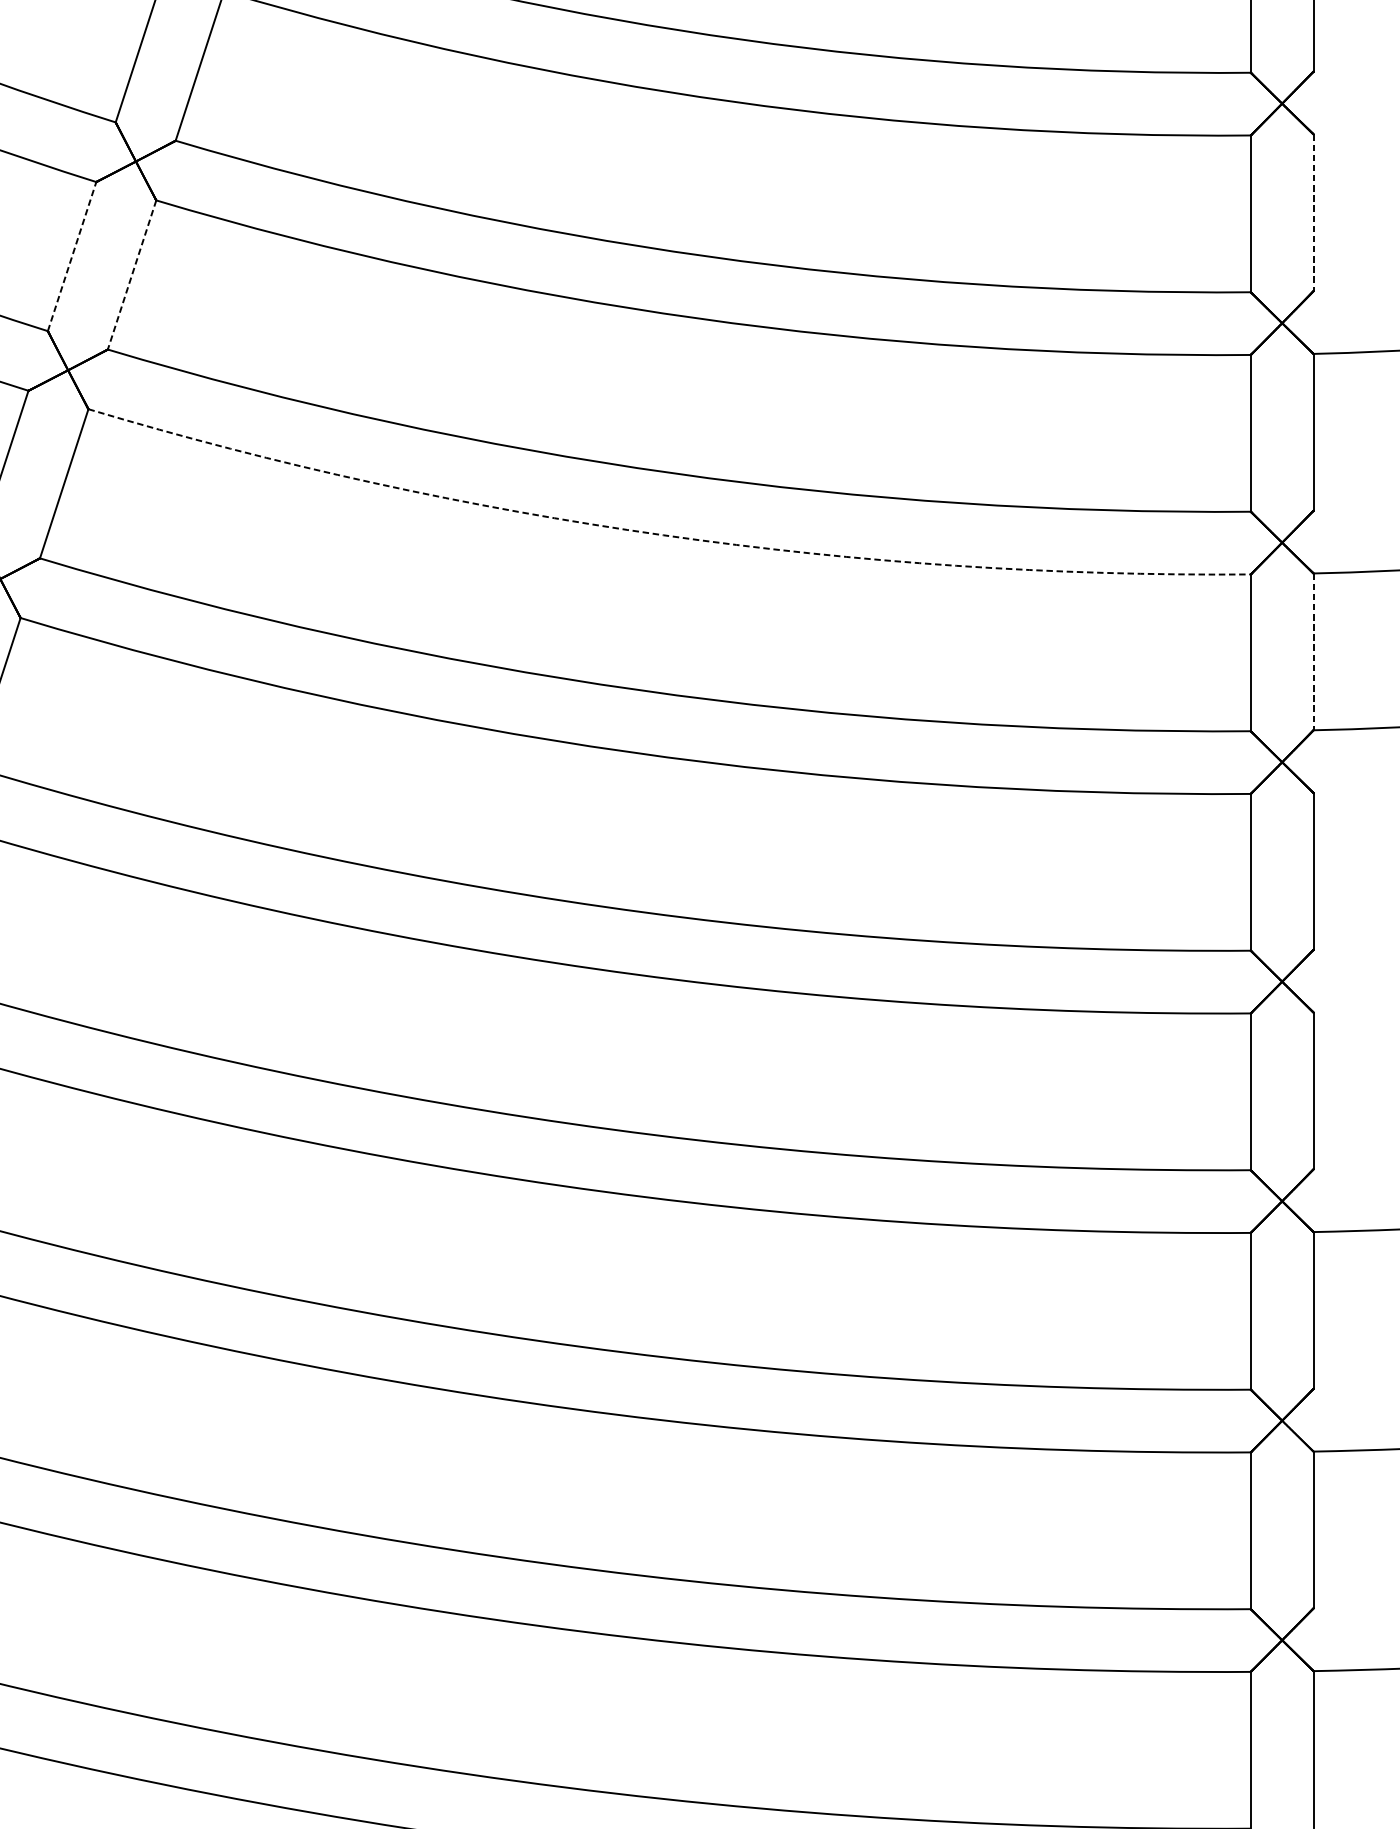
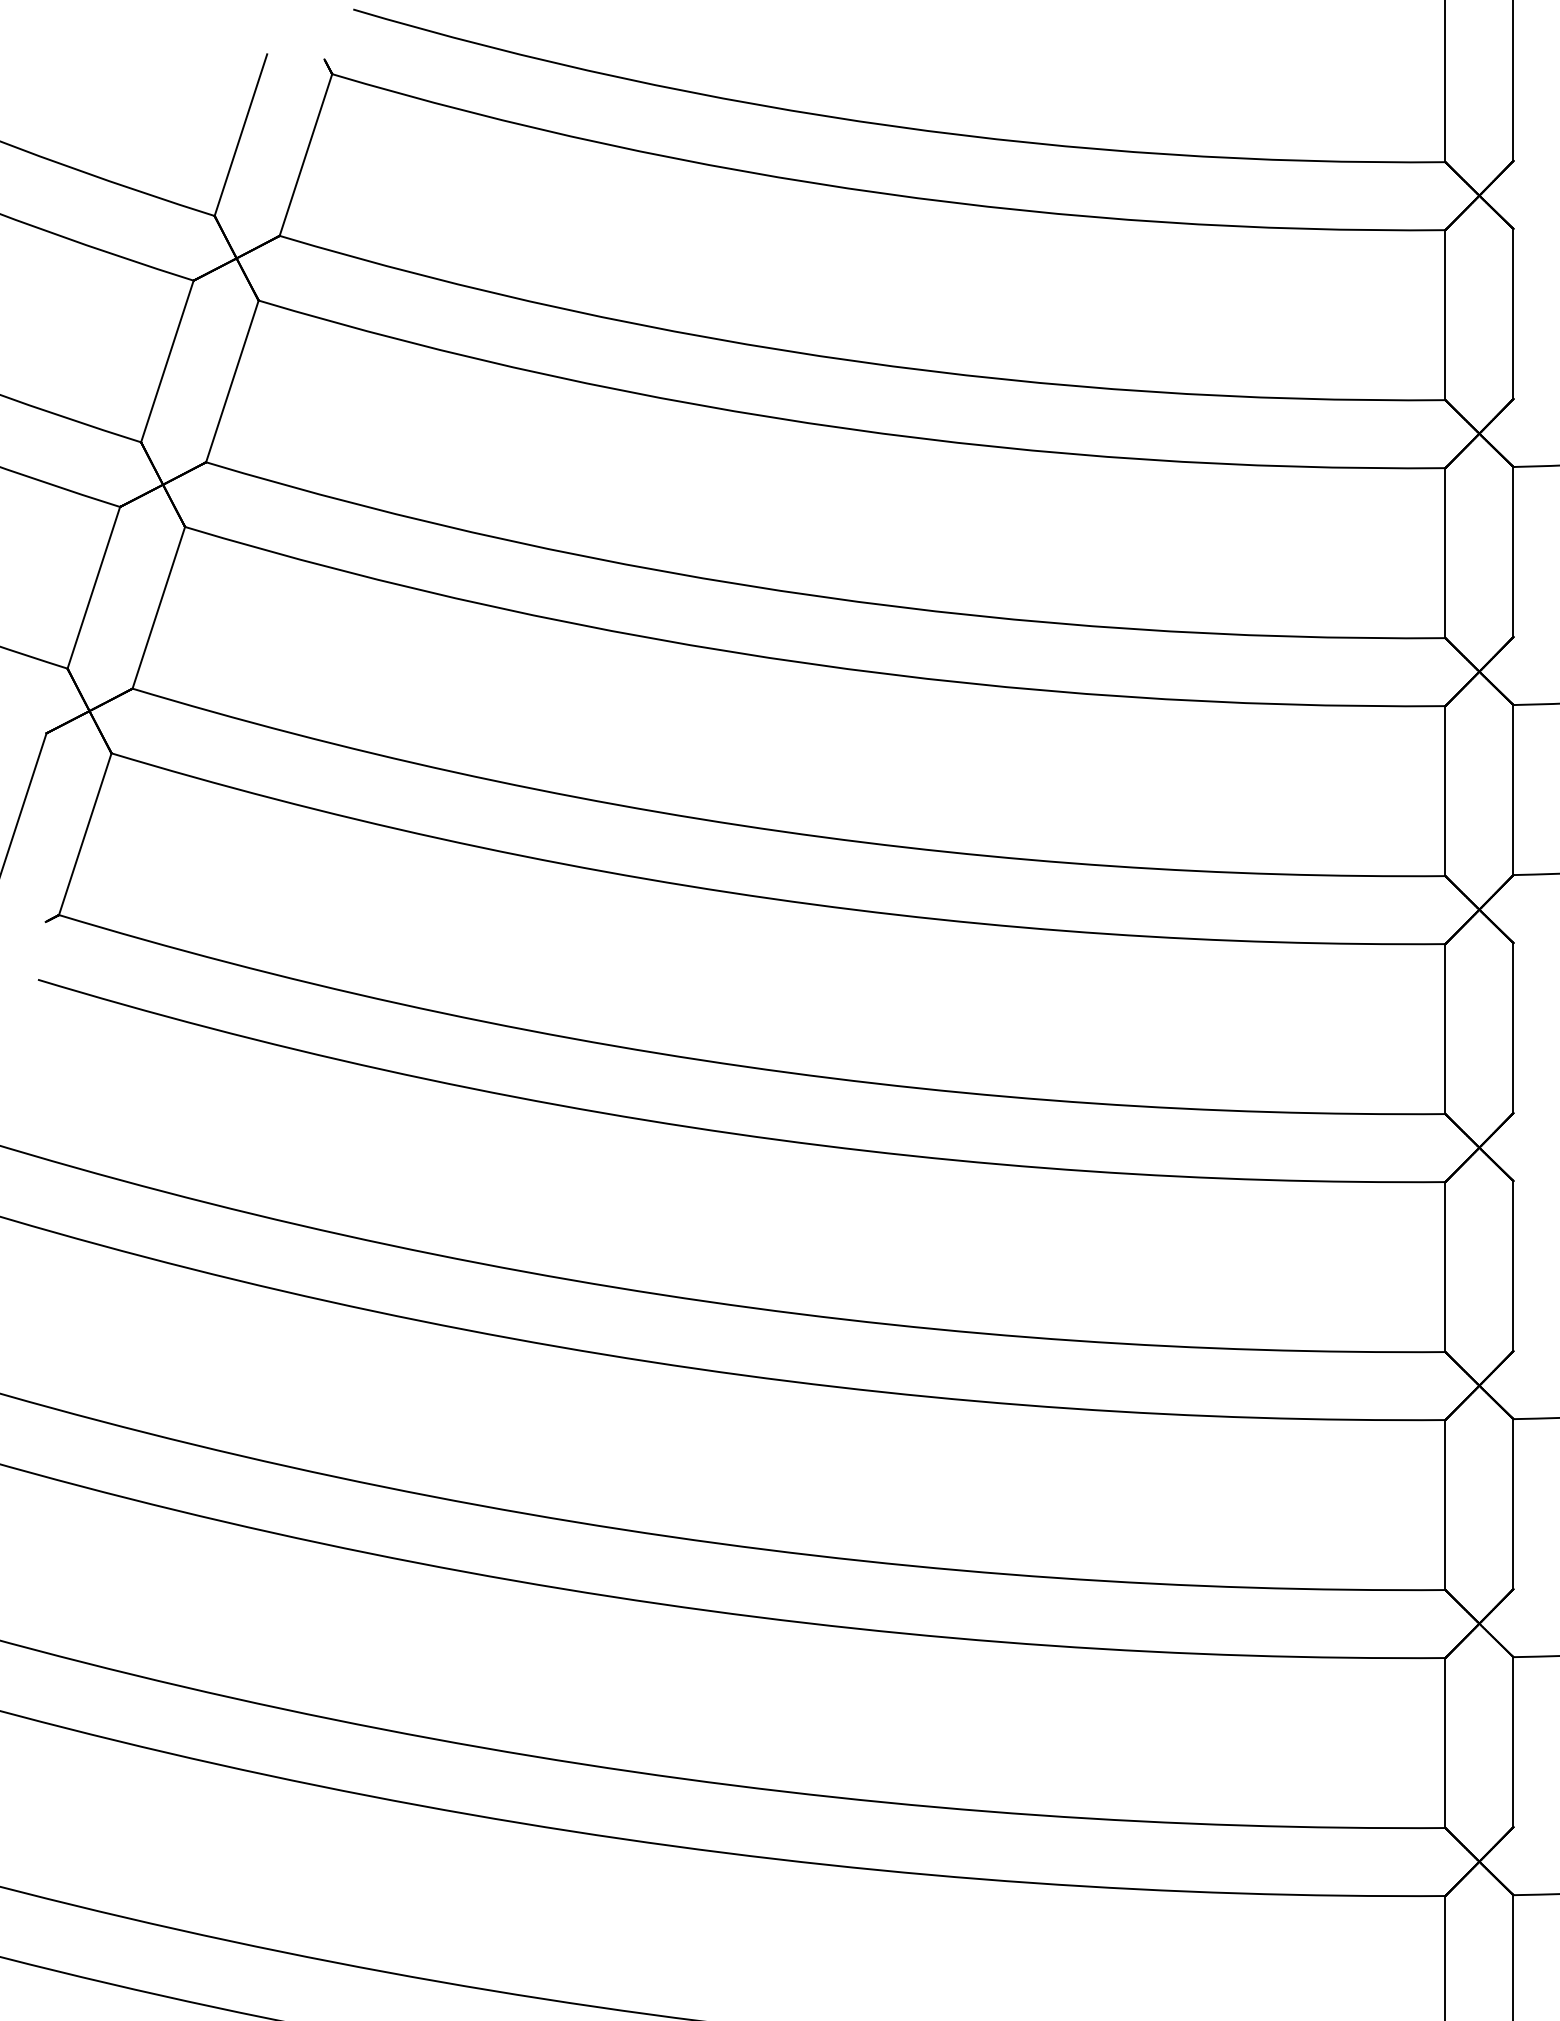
line: (1313, 213) -> (1513, 314), dashed -> solid
line: (72, 256) -> (167, 361), dashed -> solid
line: (132, 275) -> (232, 381), dashed -> solid
arc: (663, 535) -> (808, 663), dashed -> solid
line: (1313, 652) -> (1513, 790), dashed -> solid

